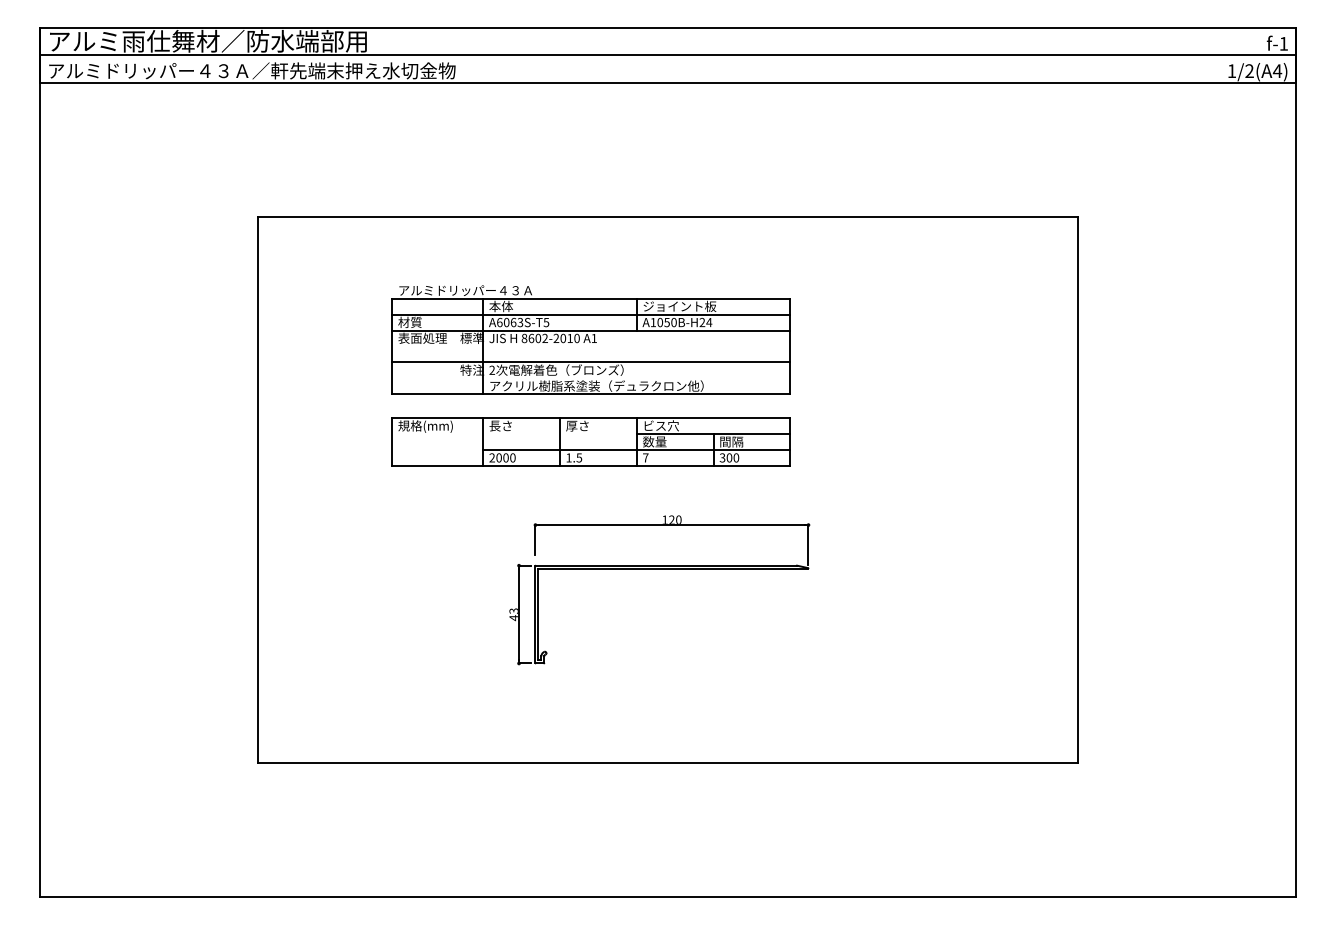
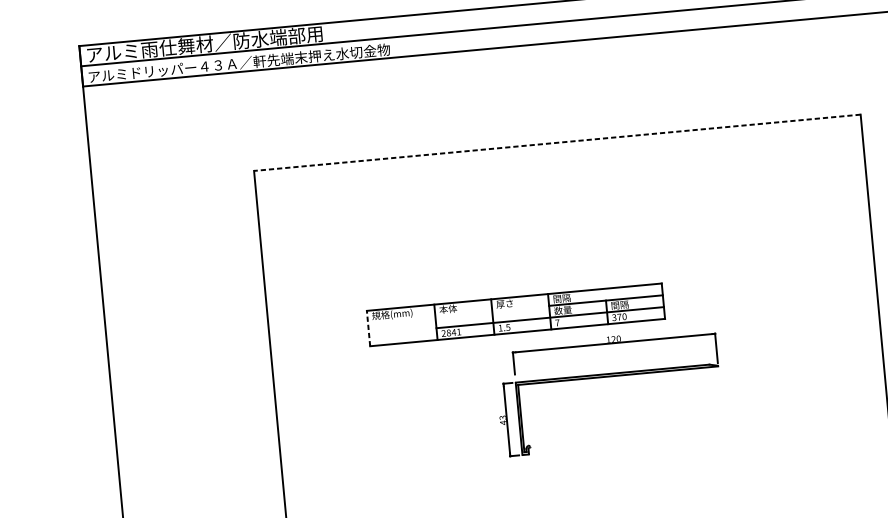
line: (668, 216) -> (557, 142), solid -> dashed
part: (590, 339) -> (508, 239), removed
text: (500, 425) -> (447, 308), 長さ -> 本体
text: (660, 425) -> (566, 297), ビス穴 -> 間隔
line: (392, 442) -> (368, 328), solid -> dashed
text: (505, 457) -> (453, 332), 2000 -> 2841
text: (729, 457) -> (619, 316), 300 -> 370
part: (659, 569) -> (607, 376), moved

